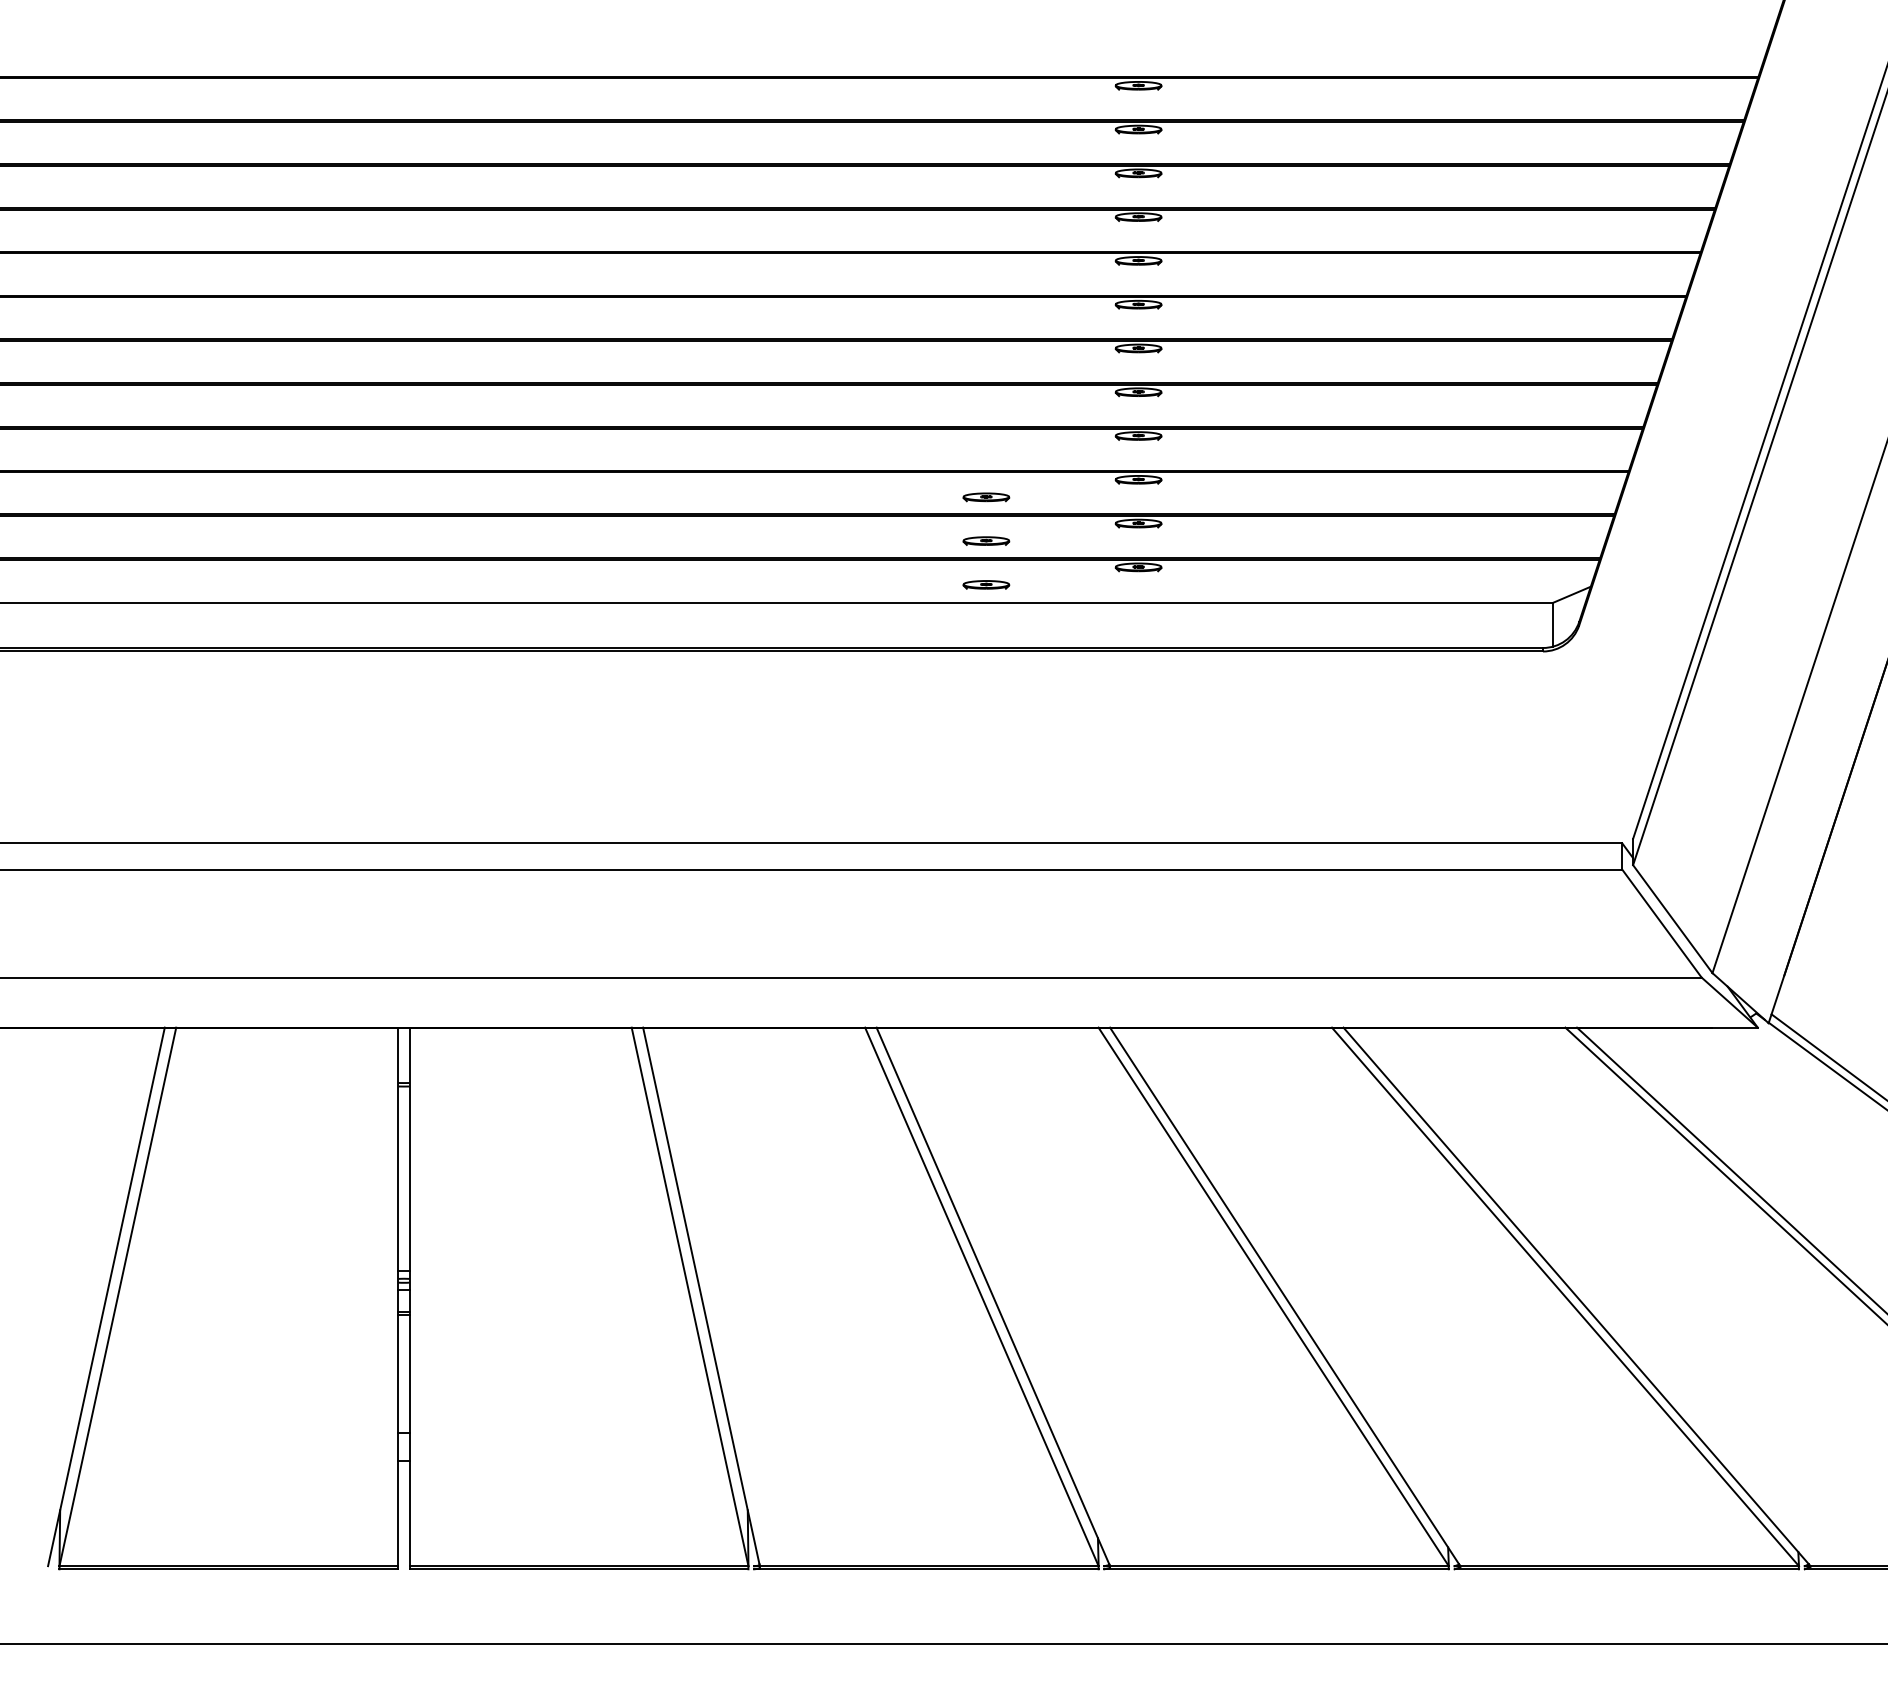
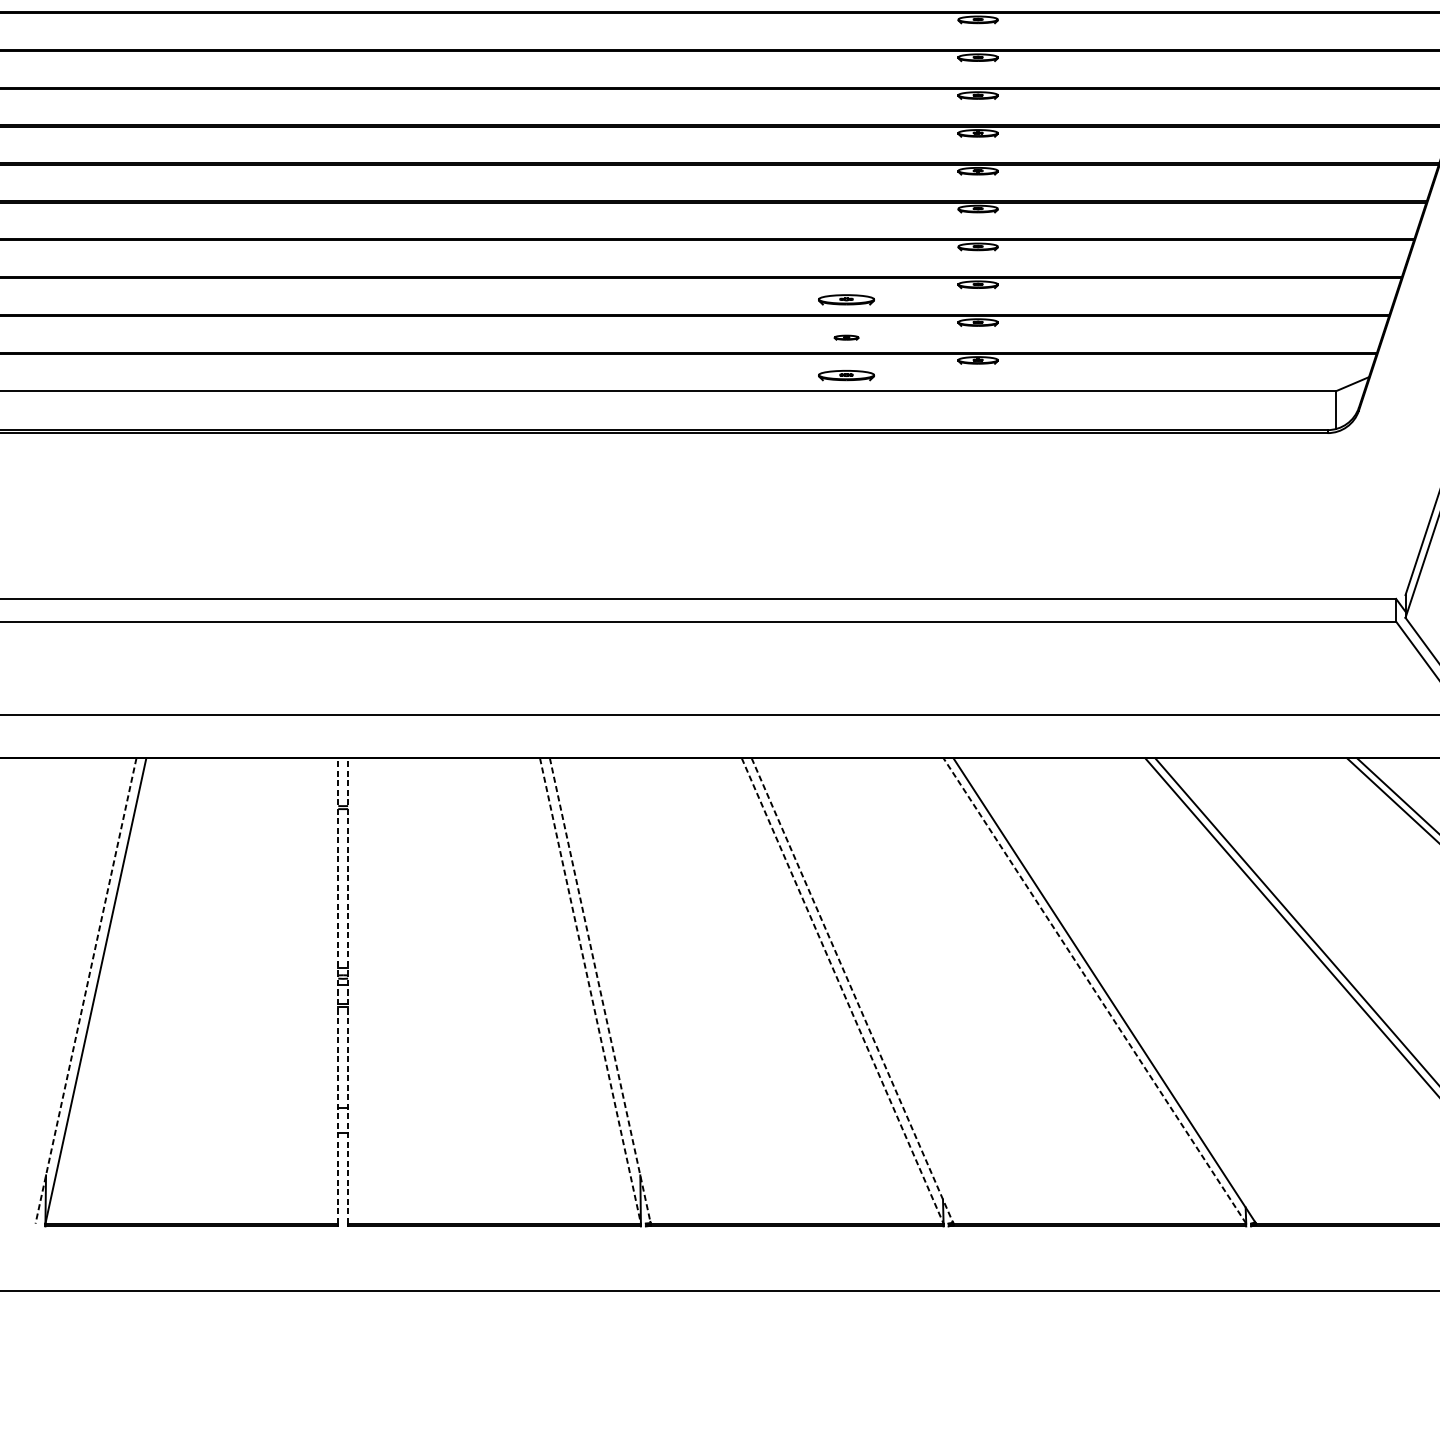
part: (986, 497) -> (846, 300), size x1.4
part: (986, 540) -> (846, 337), size x0.6
part: (986, 584) -> (846, 375), size x1.4
line: (106, 1296) -> (86, 990), solid -> dashed
line: (398, 1296) -> (338, 990), solid -> dashed
line: (409, 1296) -> (347, 990), solid -> dashed
line: (690, 1296) -> (590, 990), solid -> dashed
line: (701, 1296) -> (600, 990), solid -> dashed
line: (1273, 1296) -> (1094, 990), solid -> dashed
line: (982, 1297) -> (843, 991), solid -> dashed
line: (993, 1297) -> (852, 991), solid -> dashed

